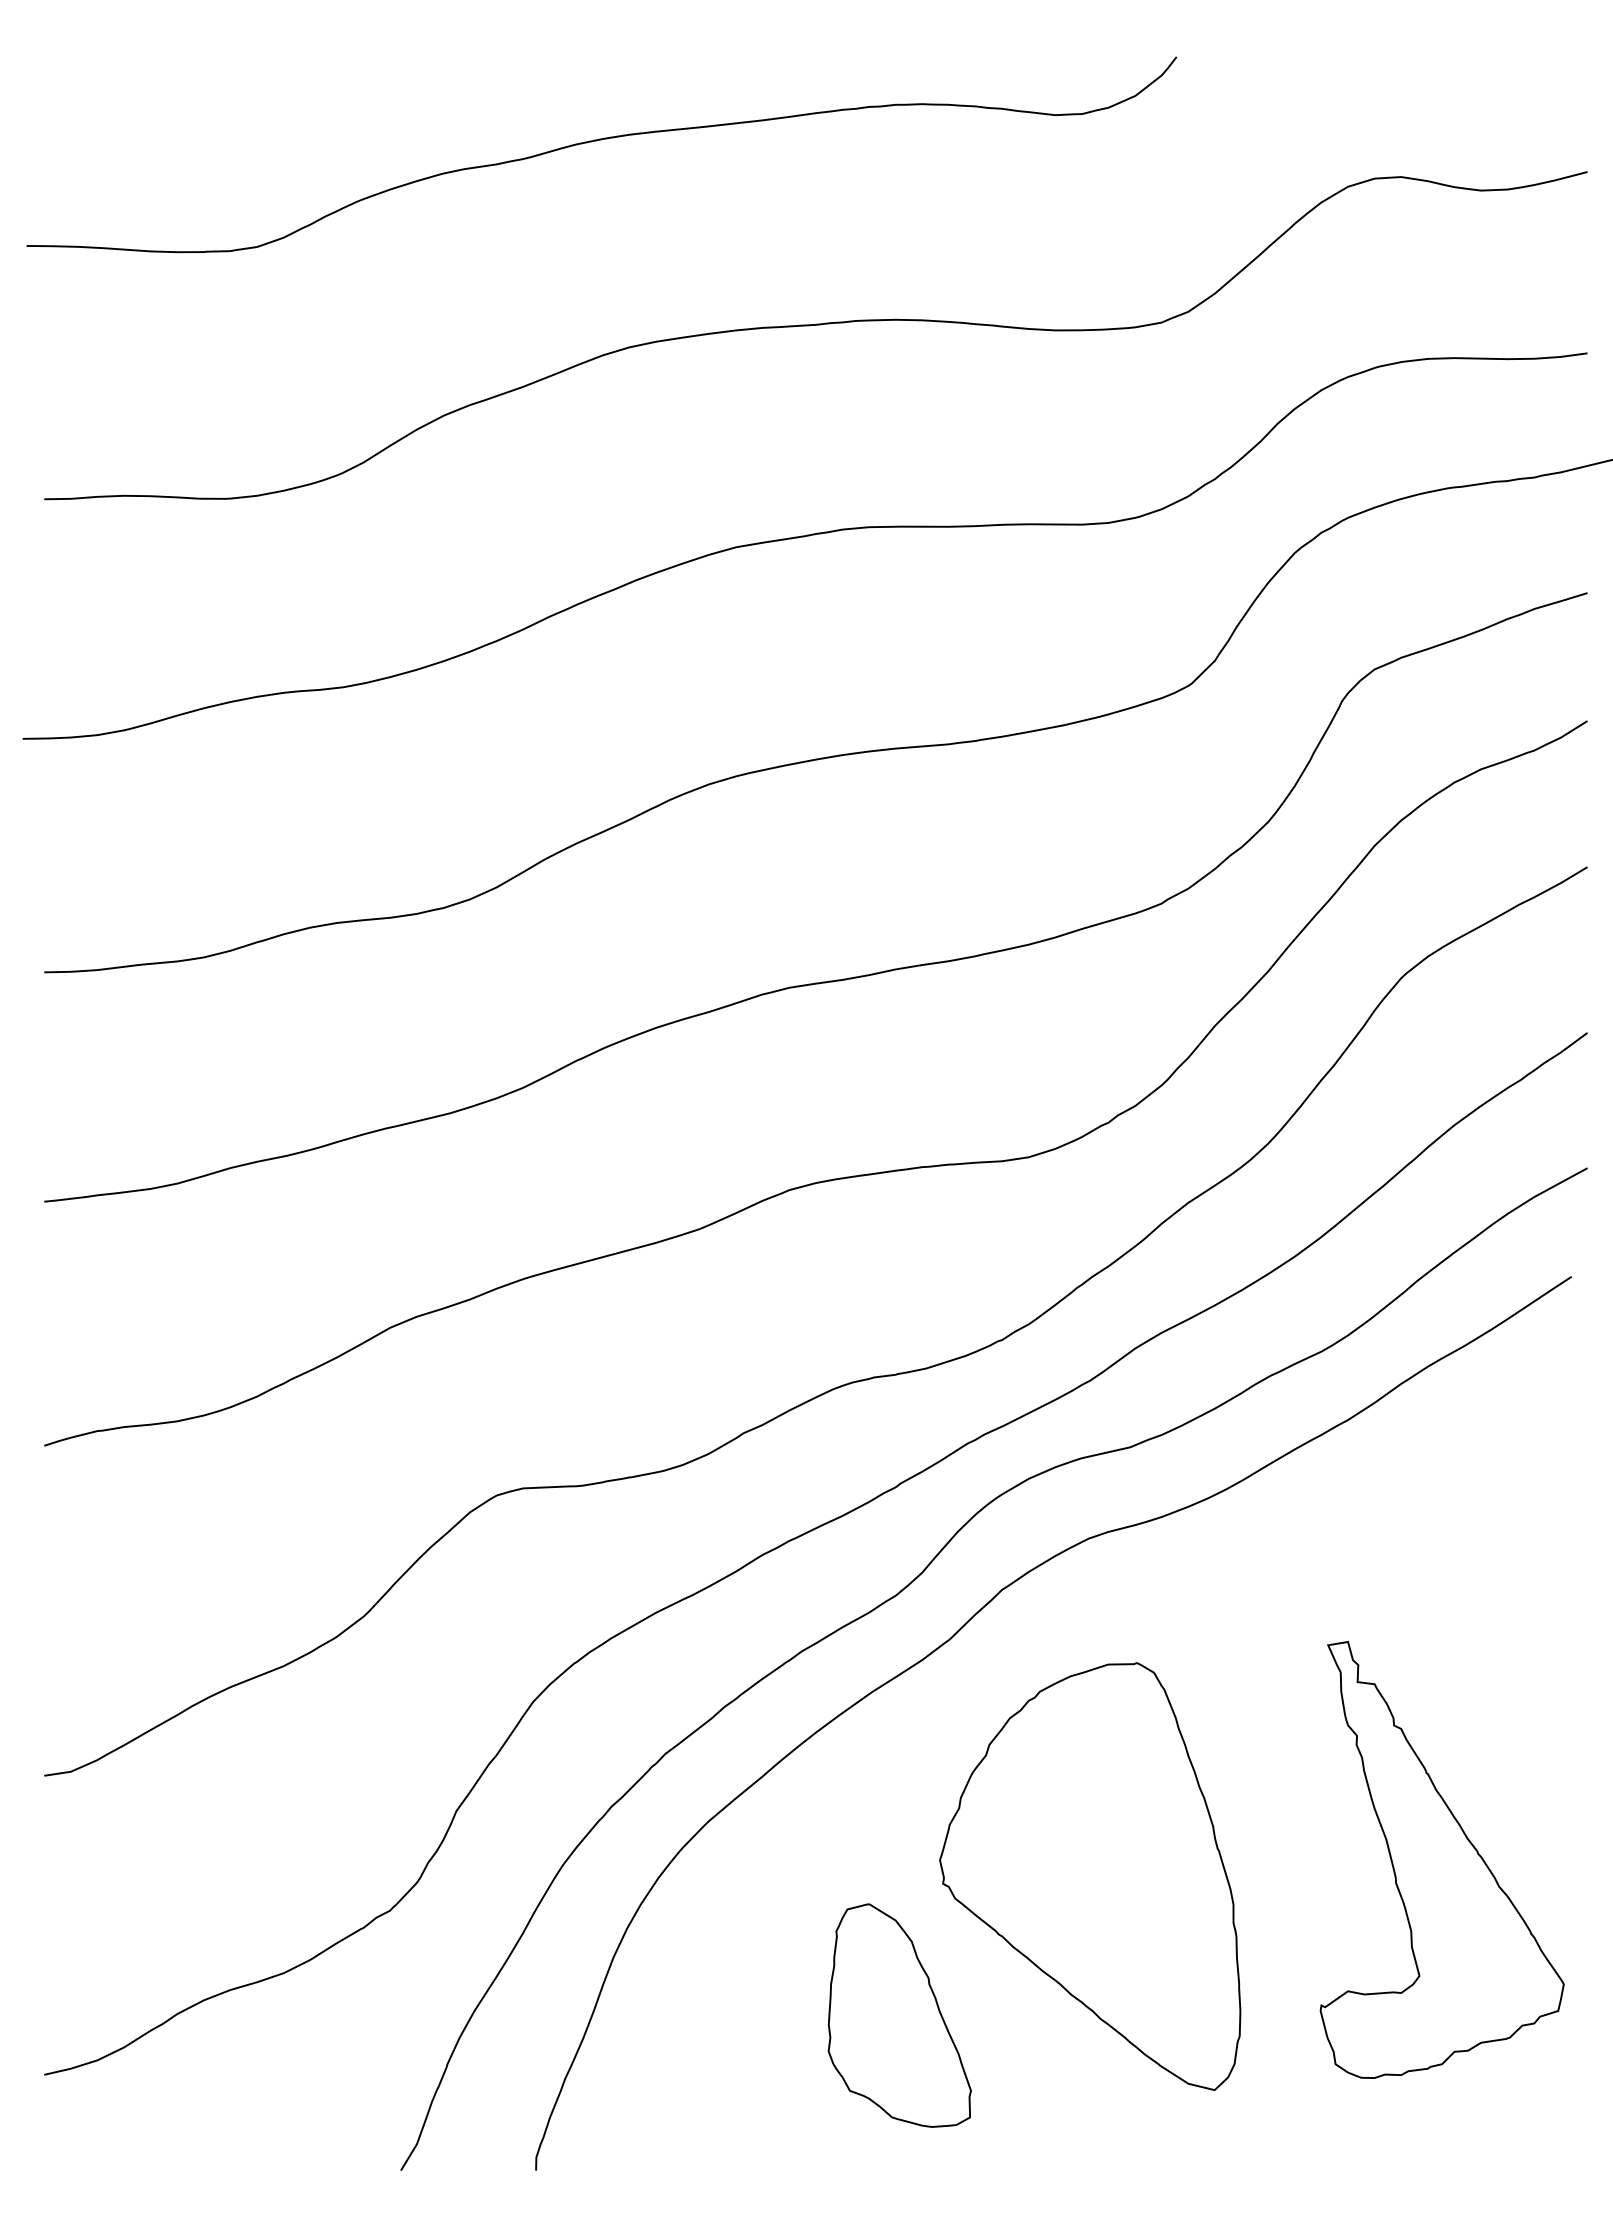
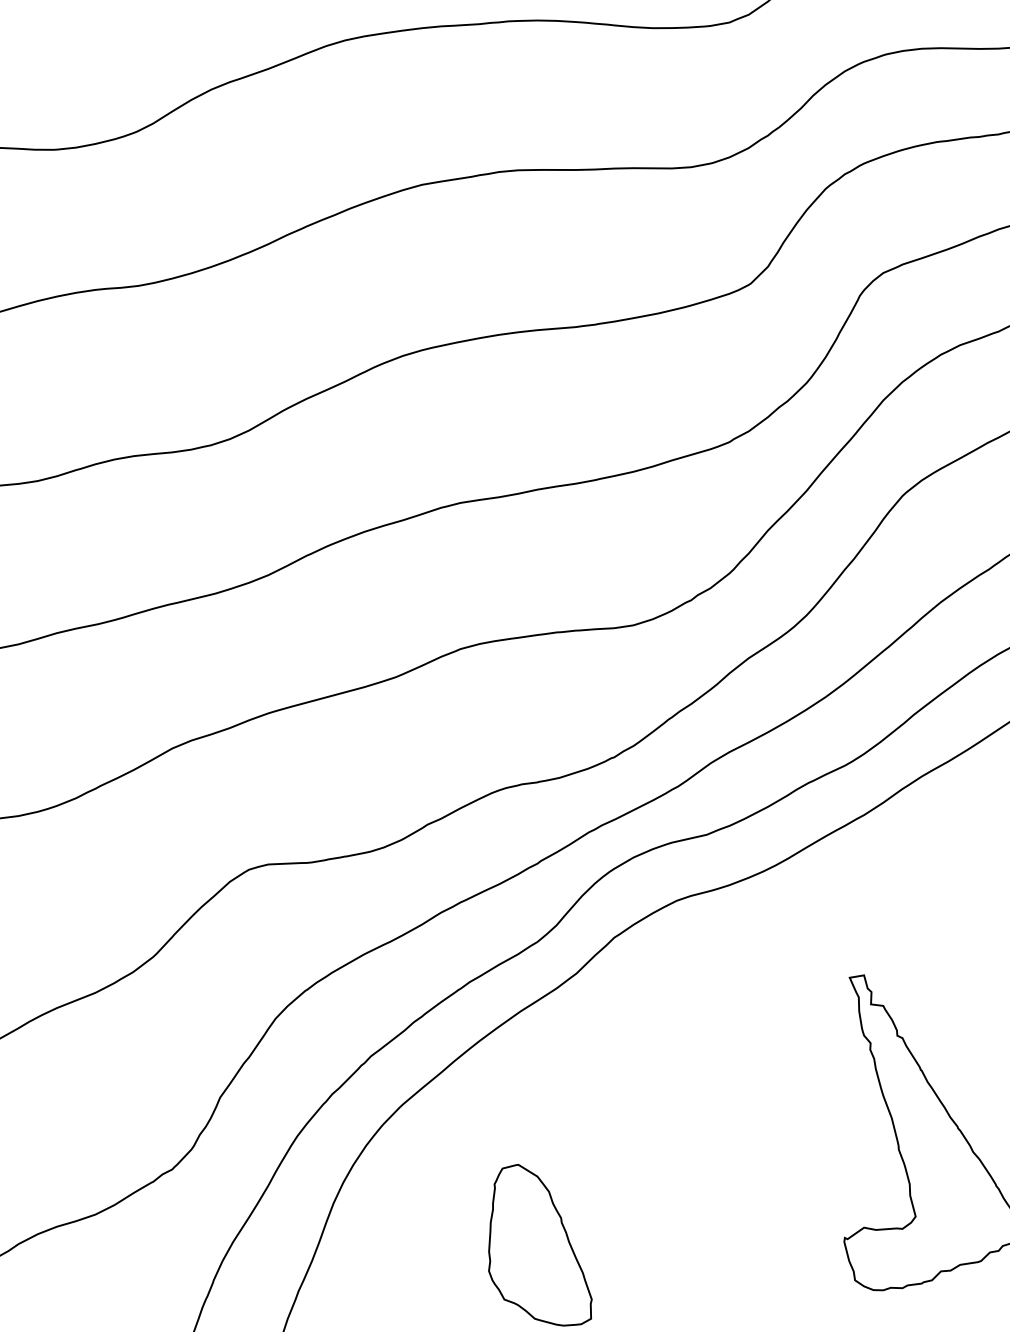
part: (1090, 1876) -> (678, 1144), removed

